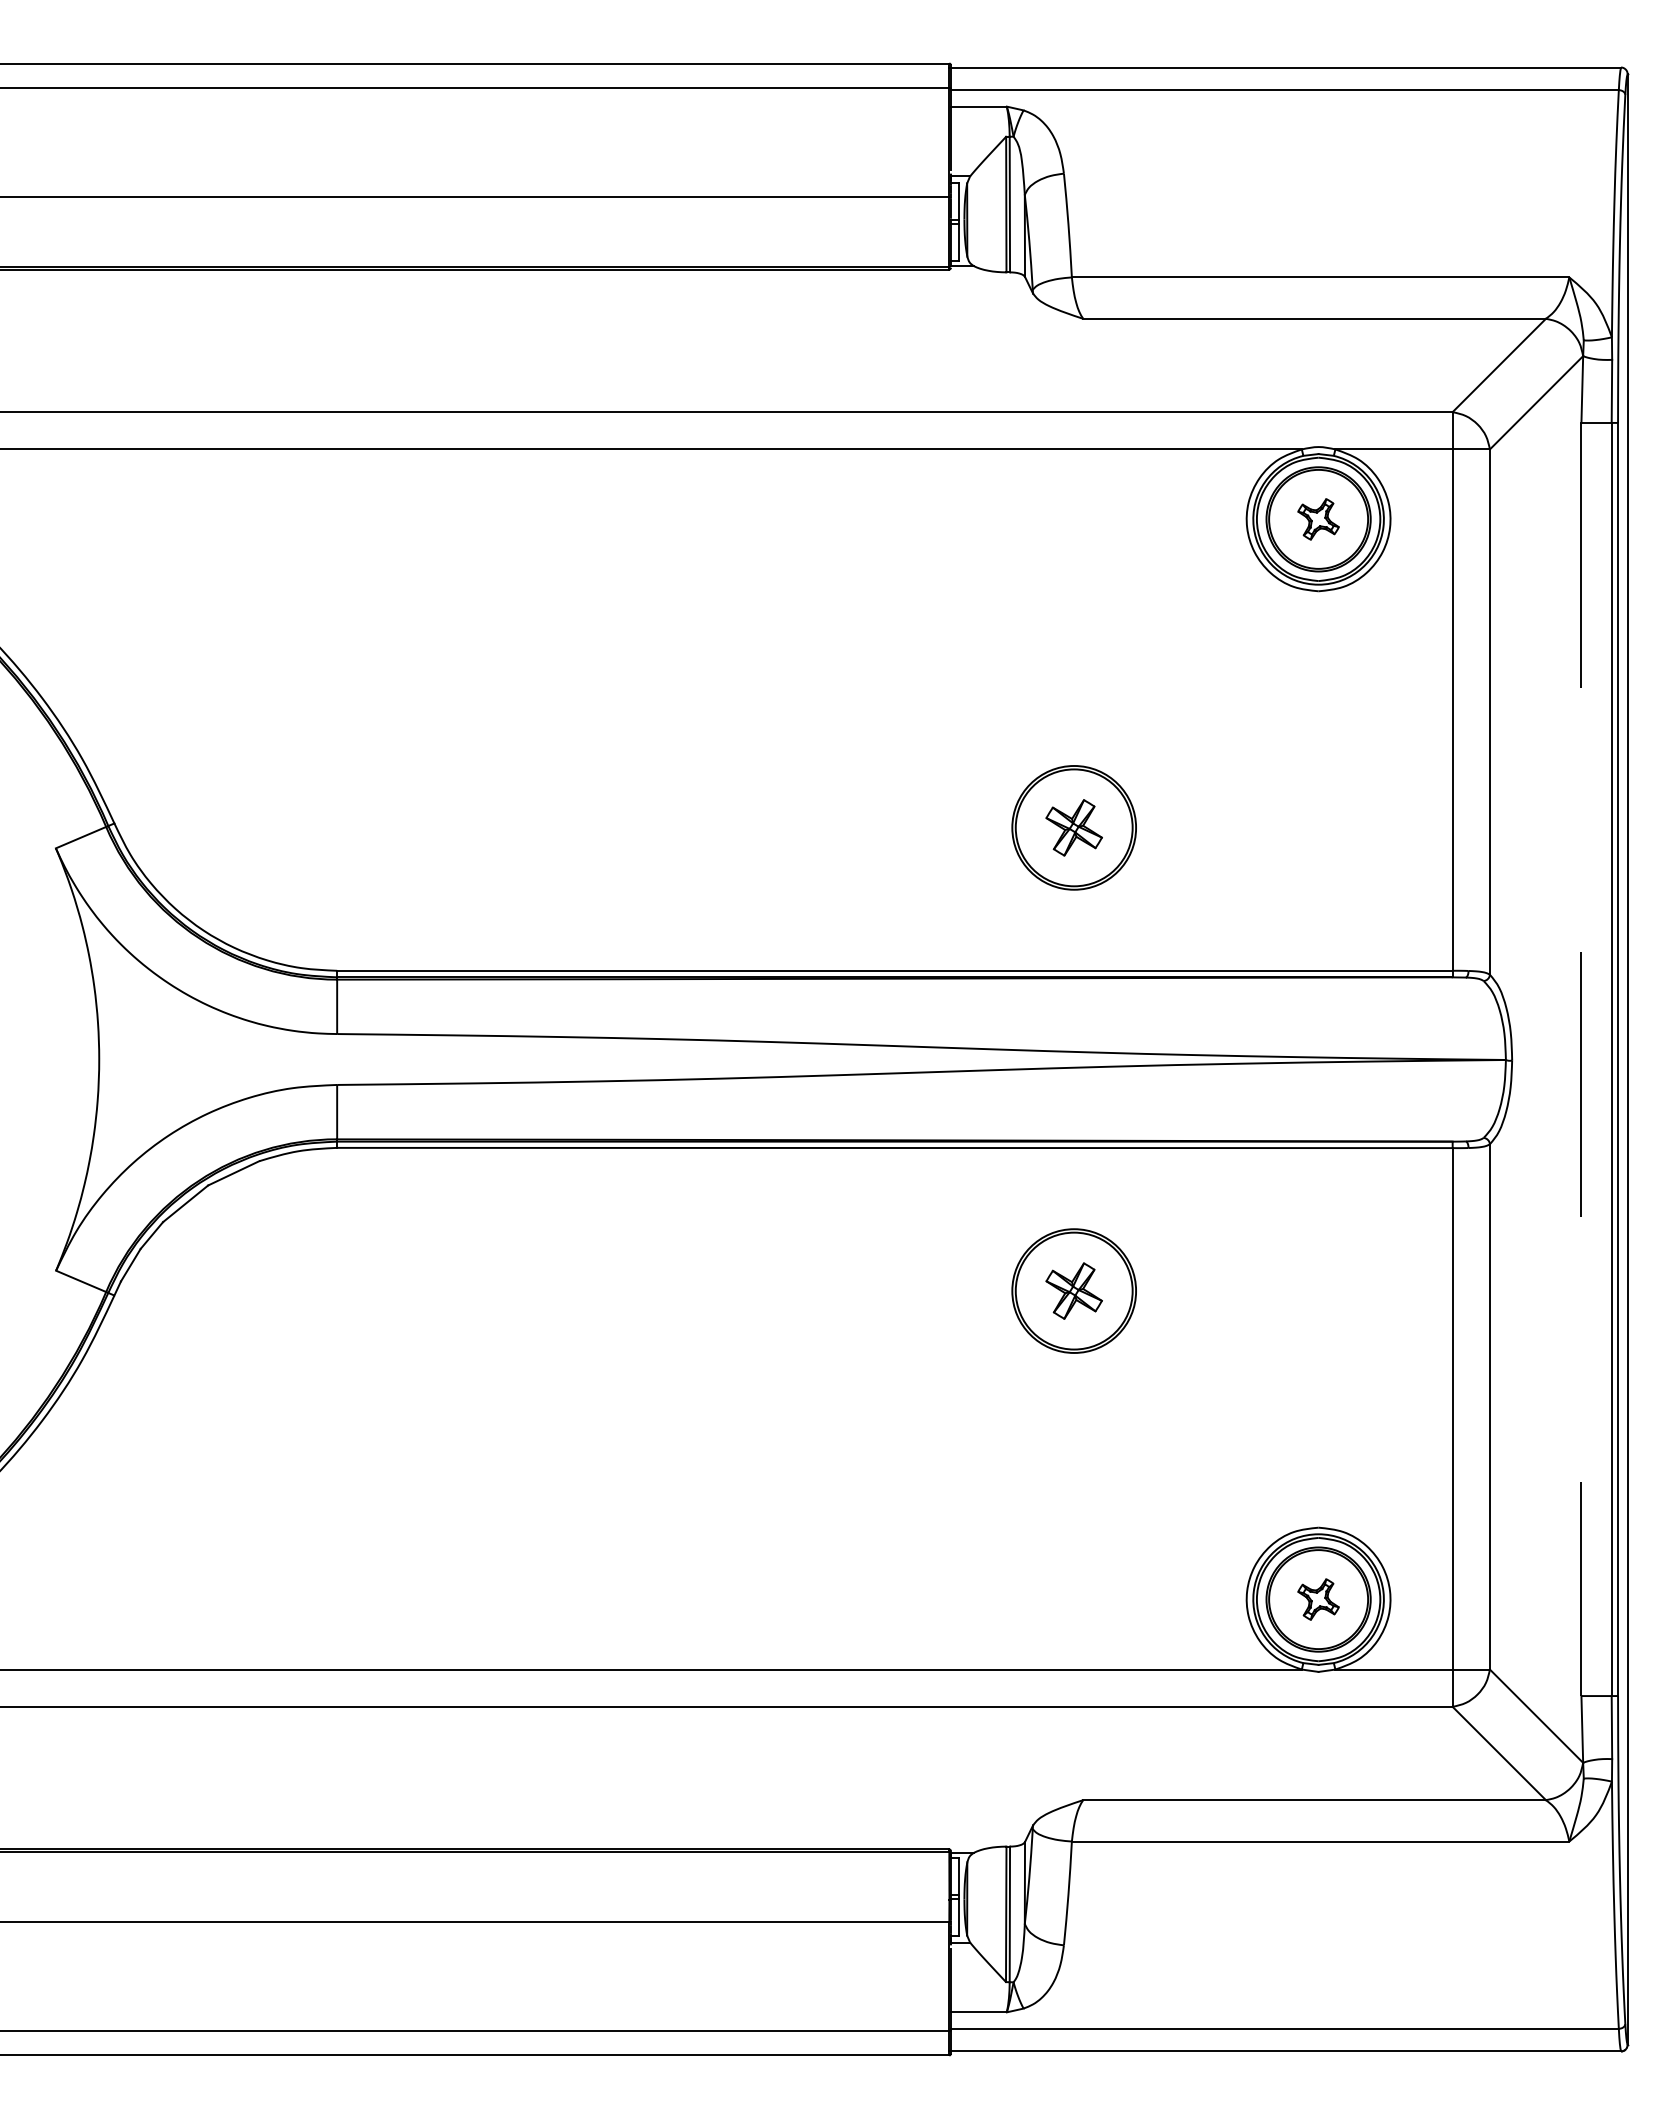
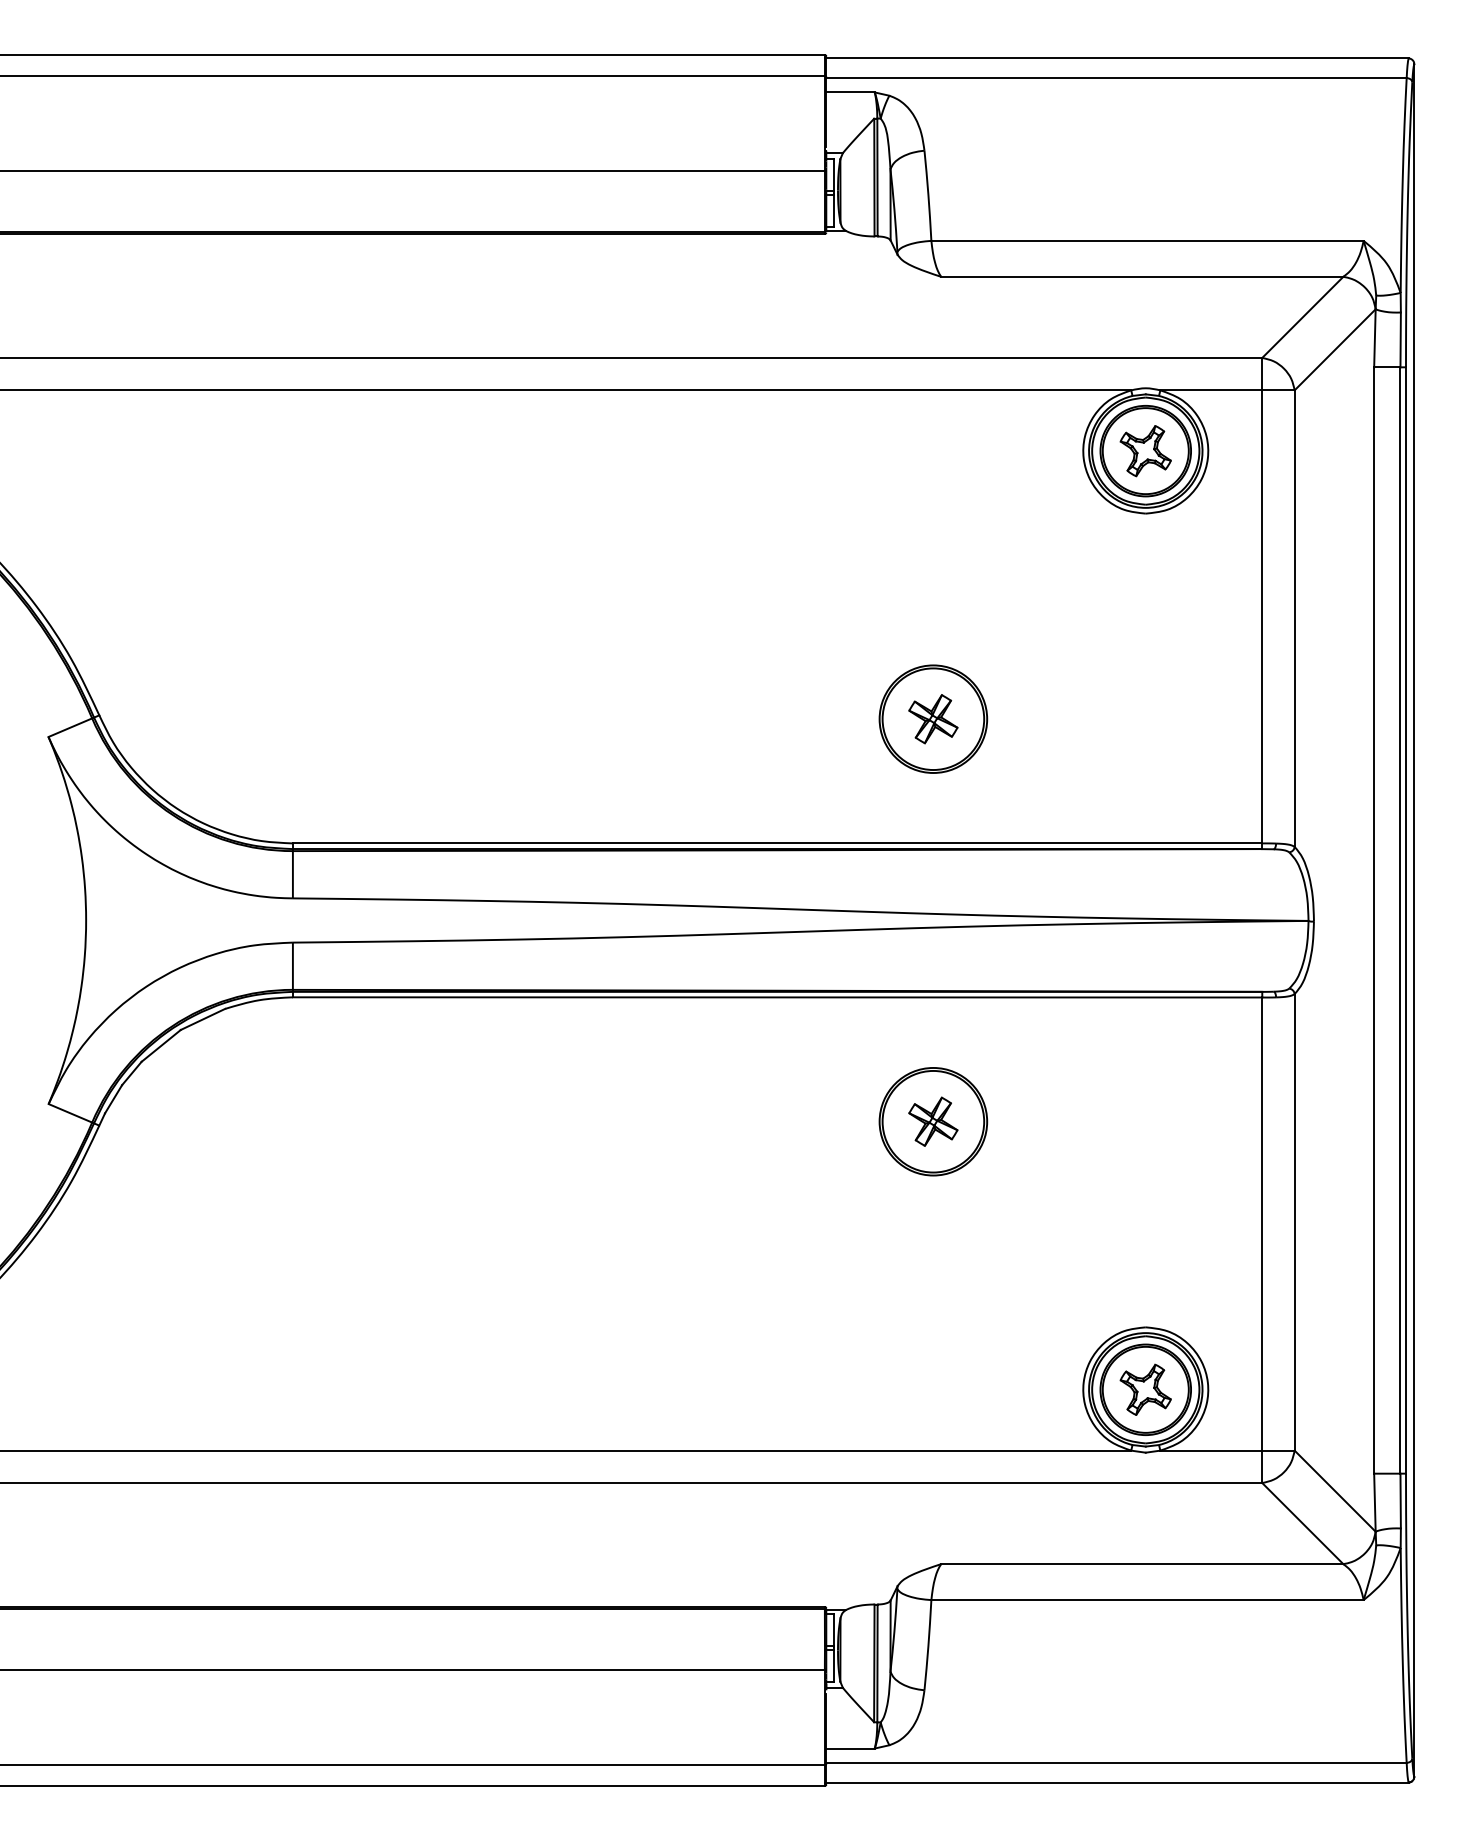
part: (1318, 519) -> (1145, 451), size x1.43
line: (1581, 1059) -> (1374, 920), dashed -> solid
part: (1318, 1599) -> (1145, 1389), size x1.43

